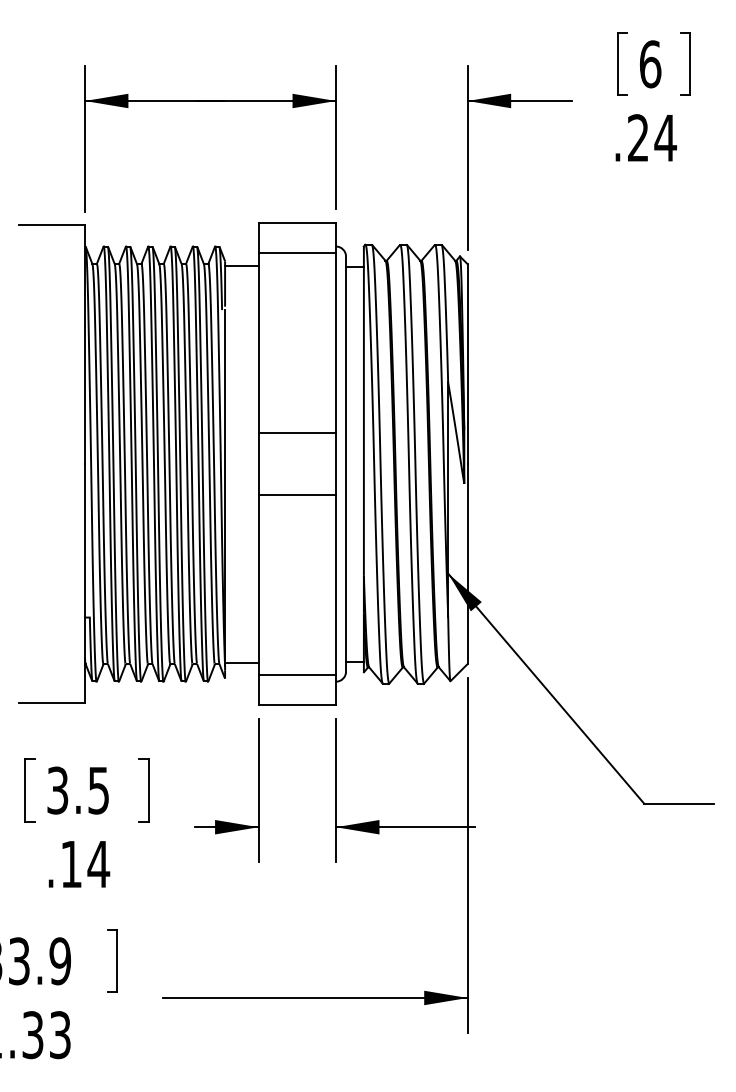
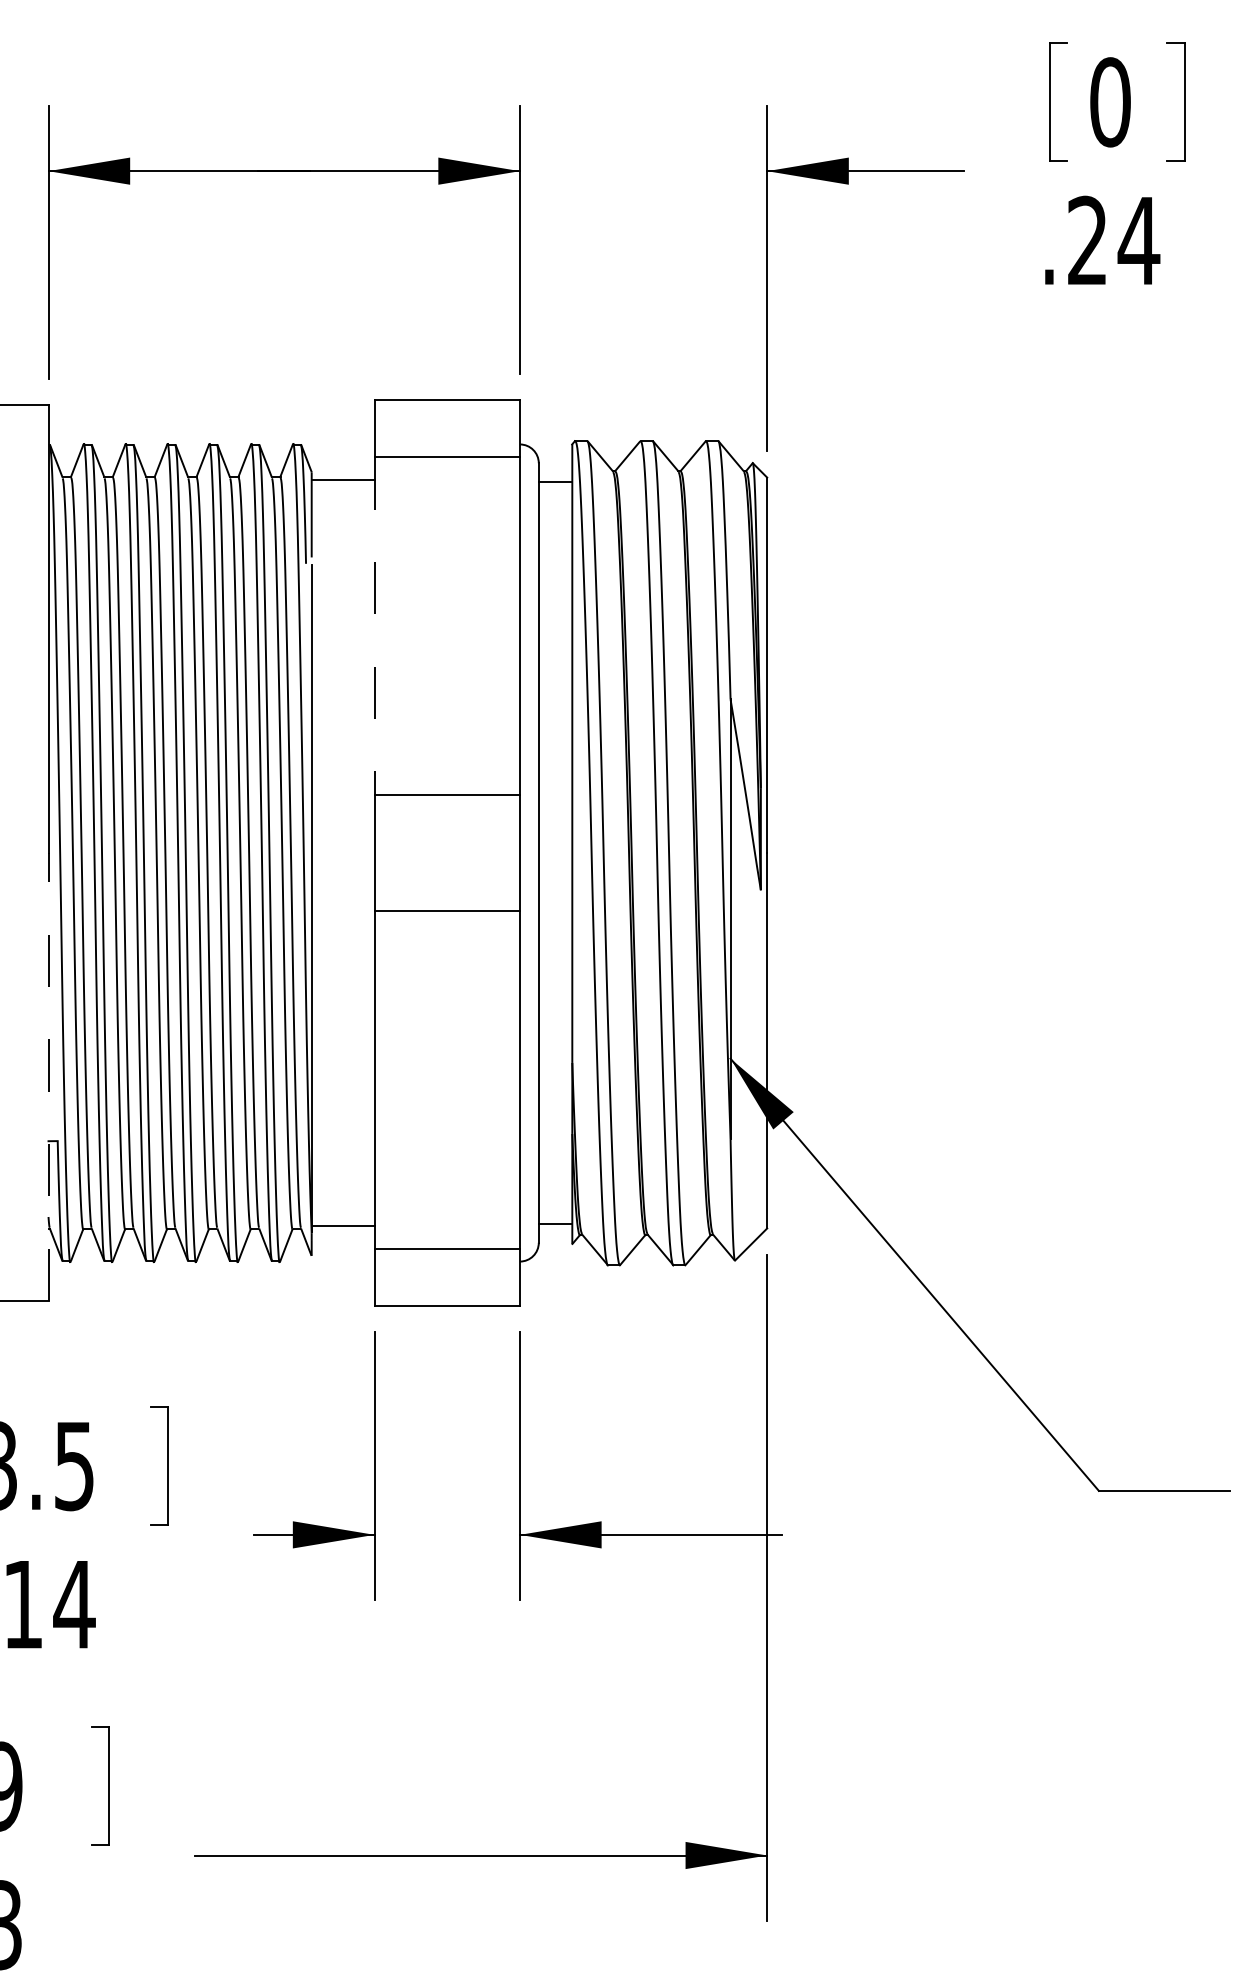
text: (650, 64) -> (1110, 102), 6 -> 0
line: (258, 343) -> (374, 626), solid -> dashed
line: (84, 582) -> (47, 1075), solid -> dashed

